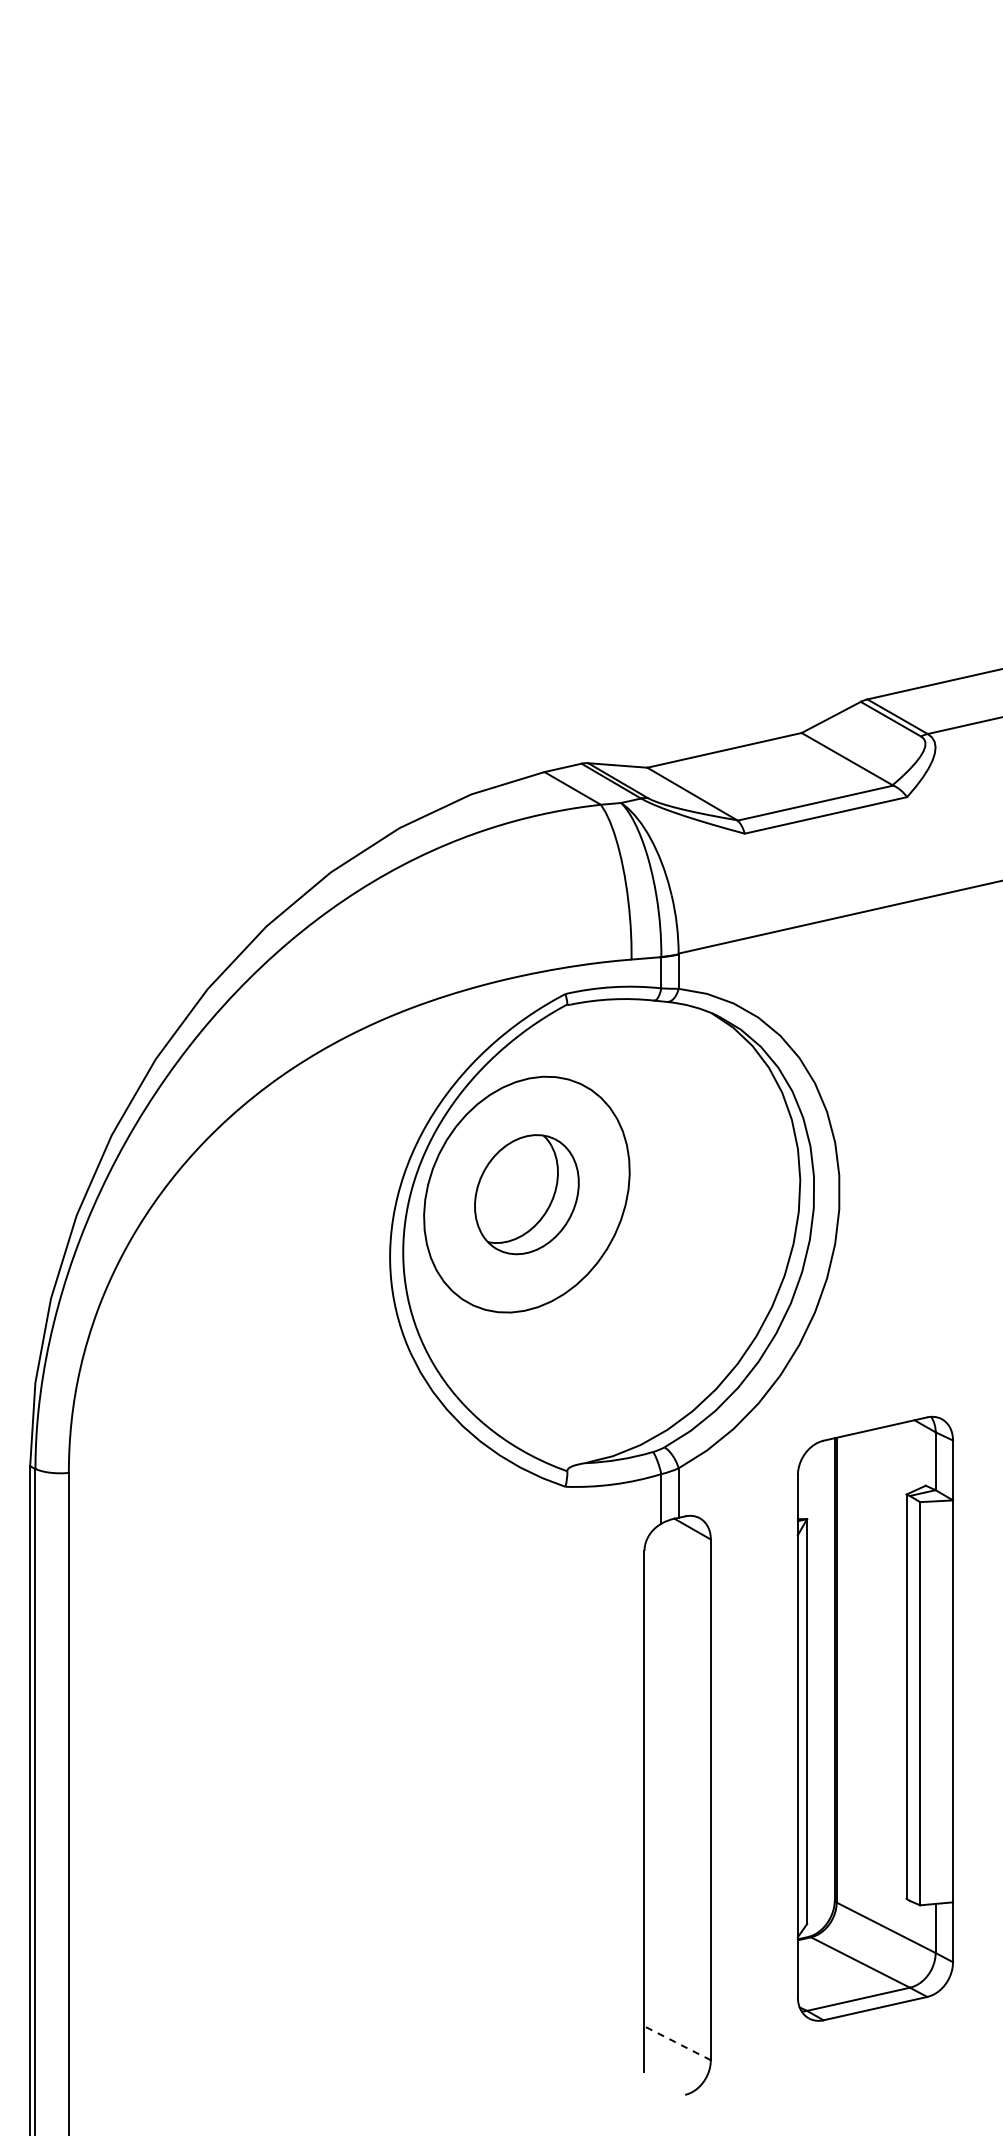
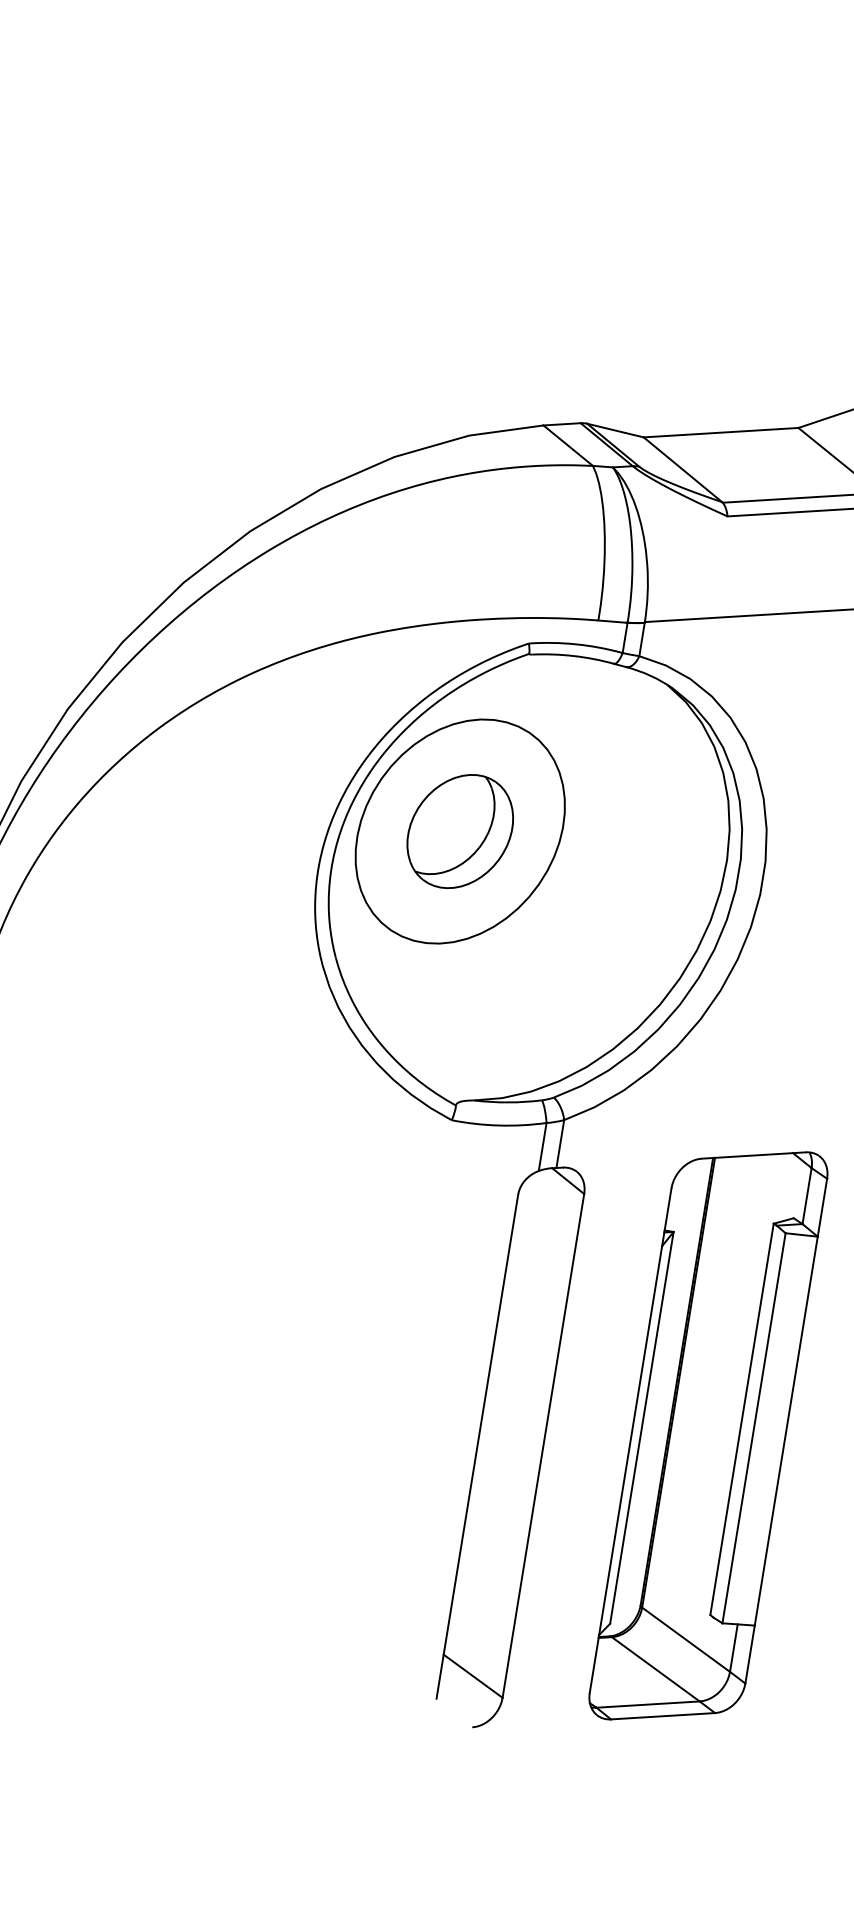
part: (875, 1718) -> (708, 1435), moved
line: (677, 2043) -> (472, 1676), dashed -> solid

